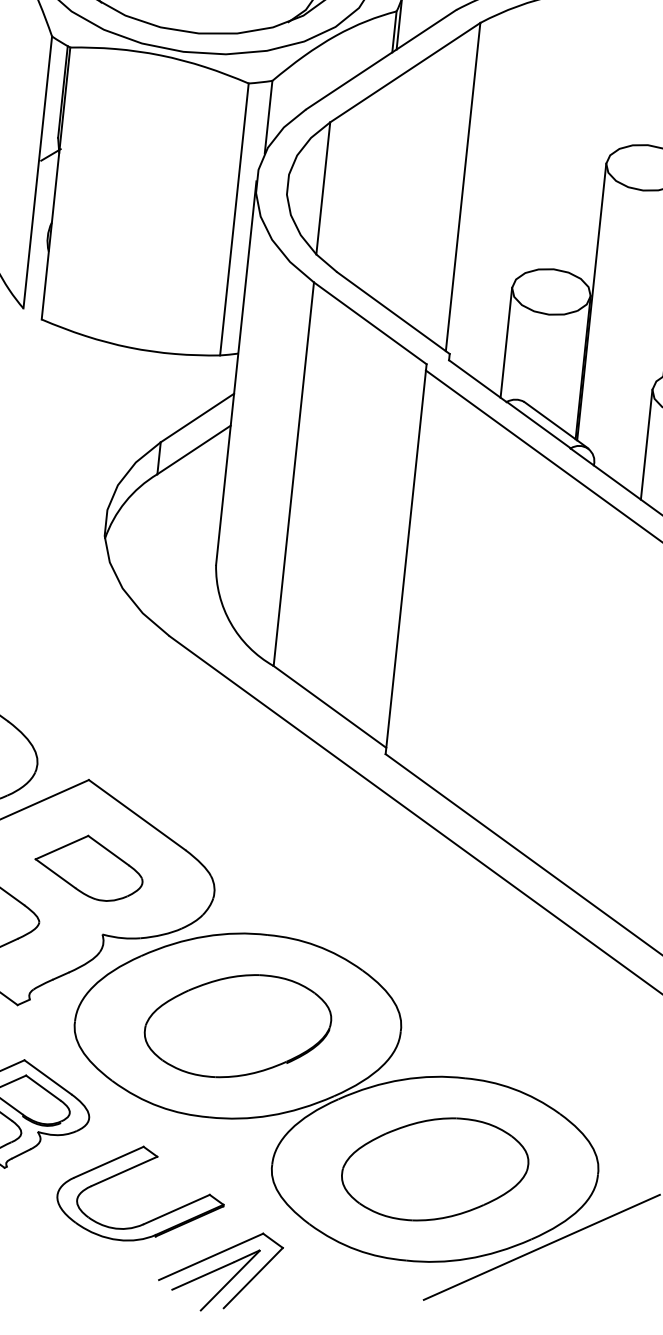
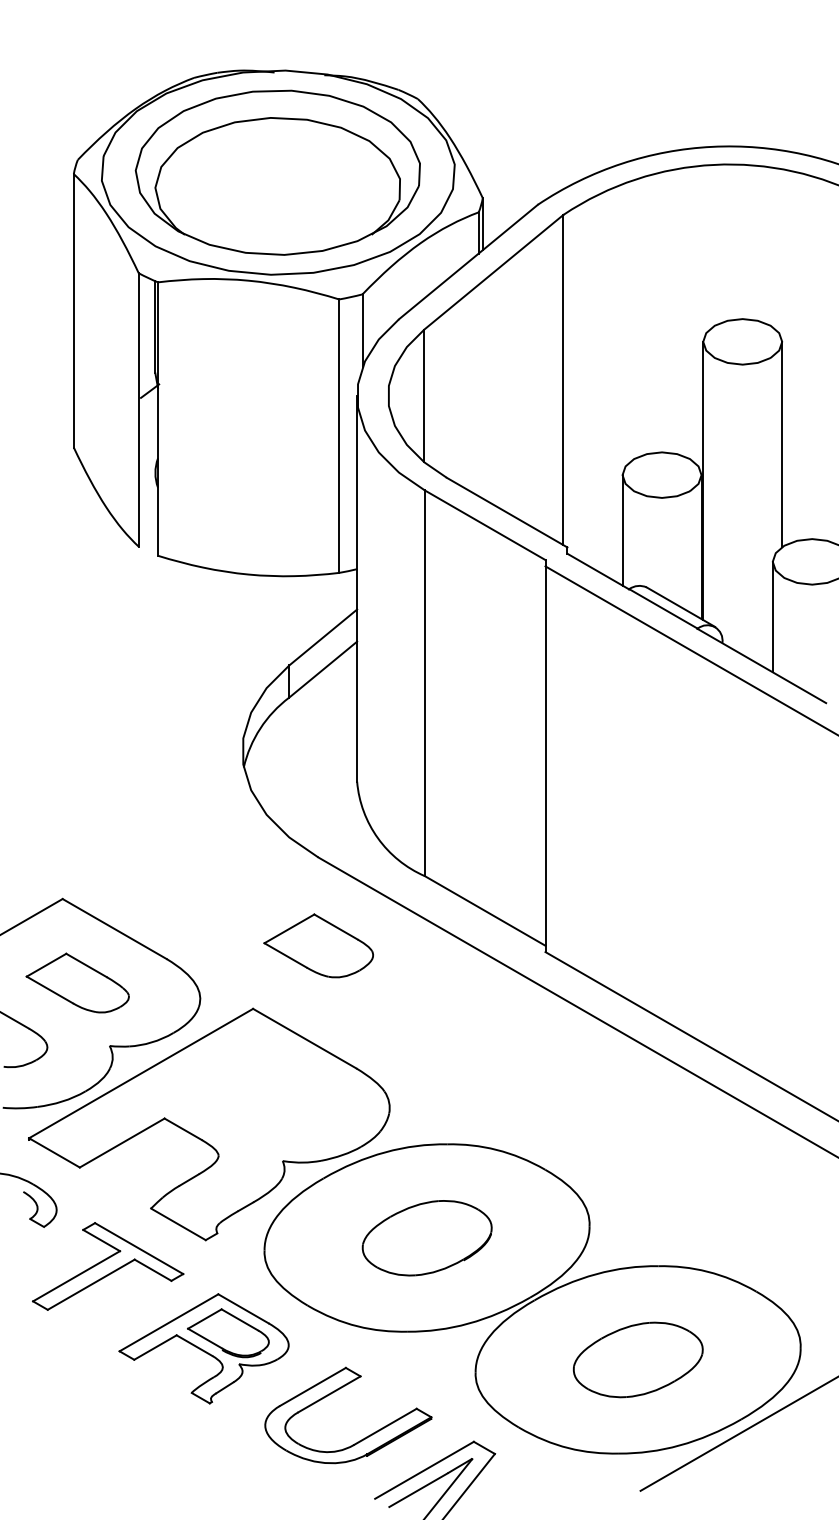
part: (89, 867) -> (318, 945), moved
part: (238, 1026) -> (427, 1238), size x0.7
part: (435, 1169) -> (638, 1359), size x0.7

